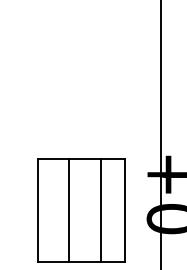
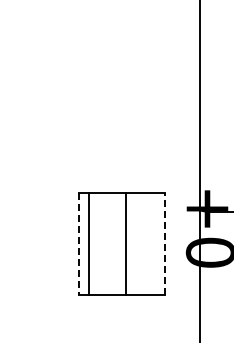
line: (37, 209) -> (78, 243), solid -> dashed
line: (69, 209) -> (89, 243), moved
line: (100, 209) -> (125, 243), moved
line: (125, 209) -> (164, 243), solid -> dashed

